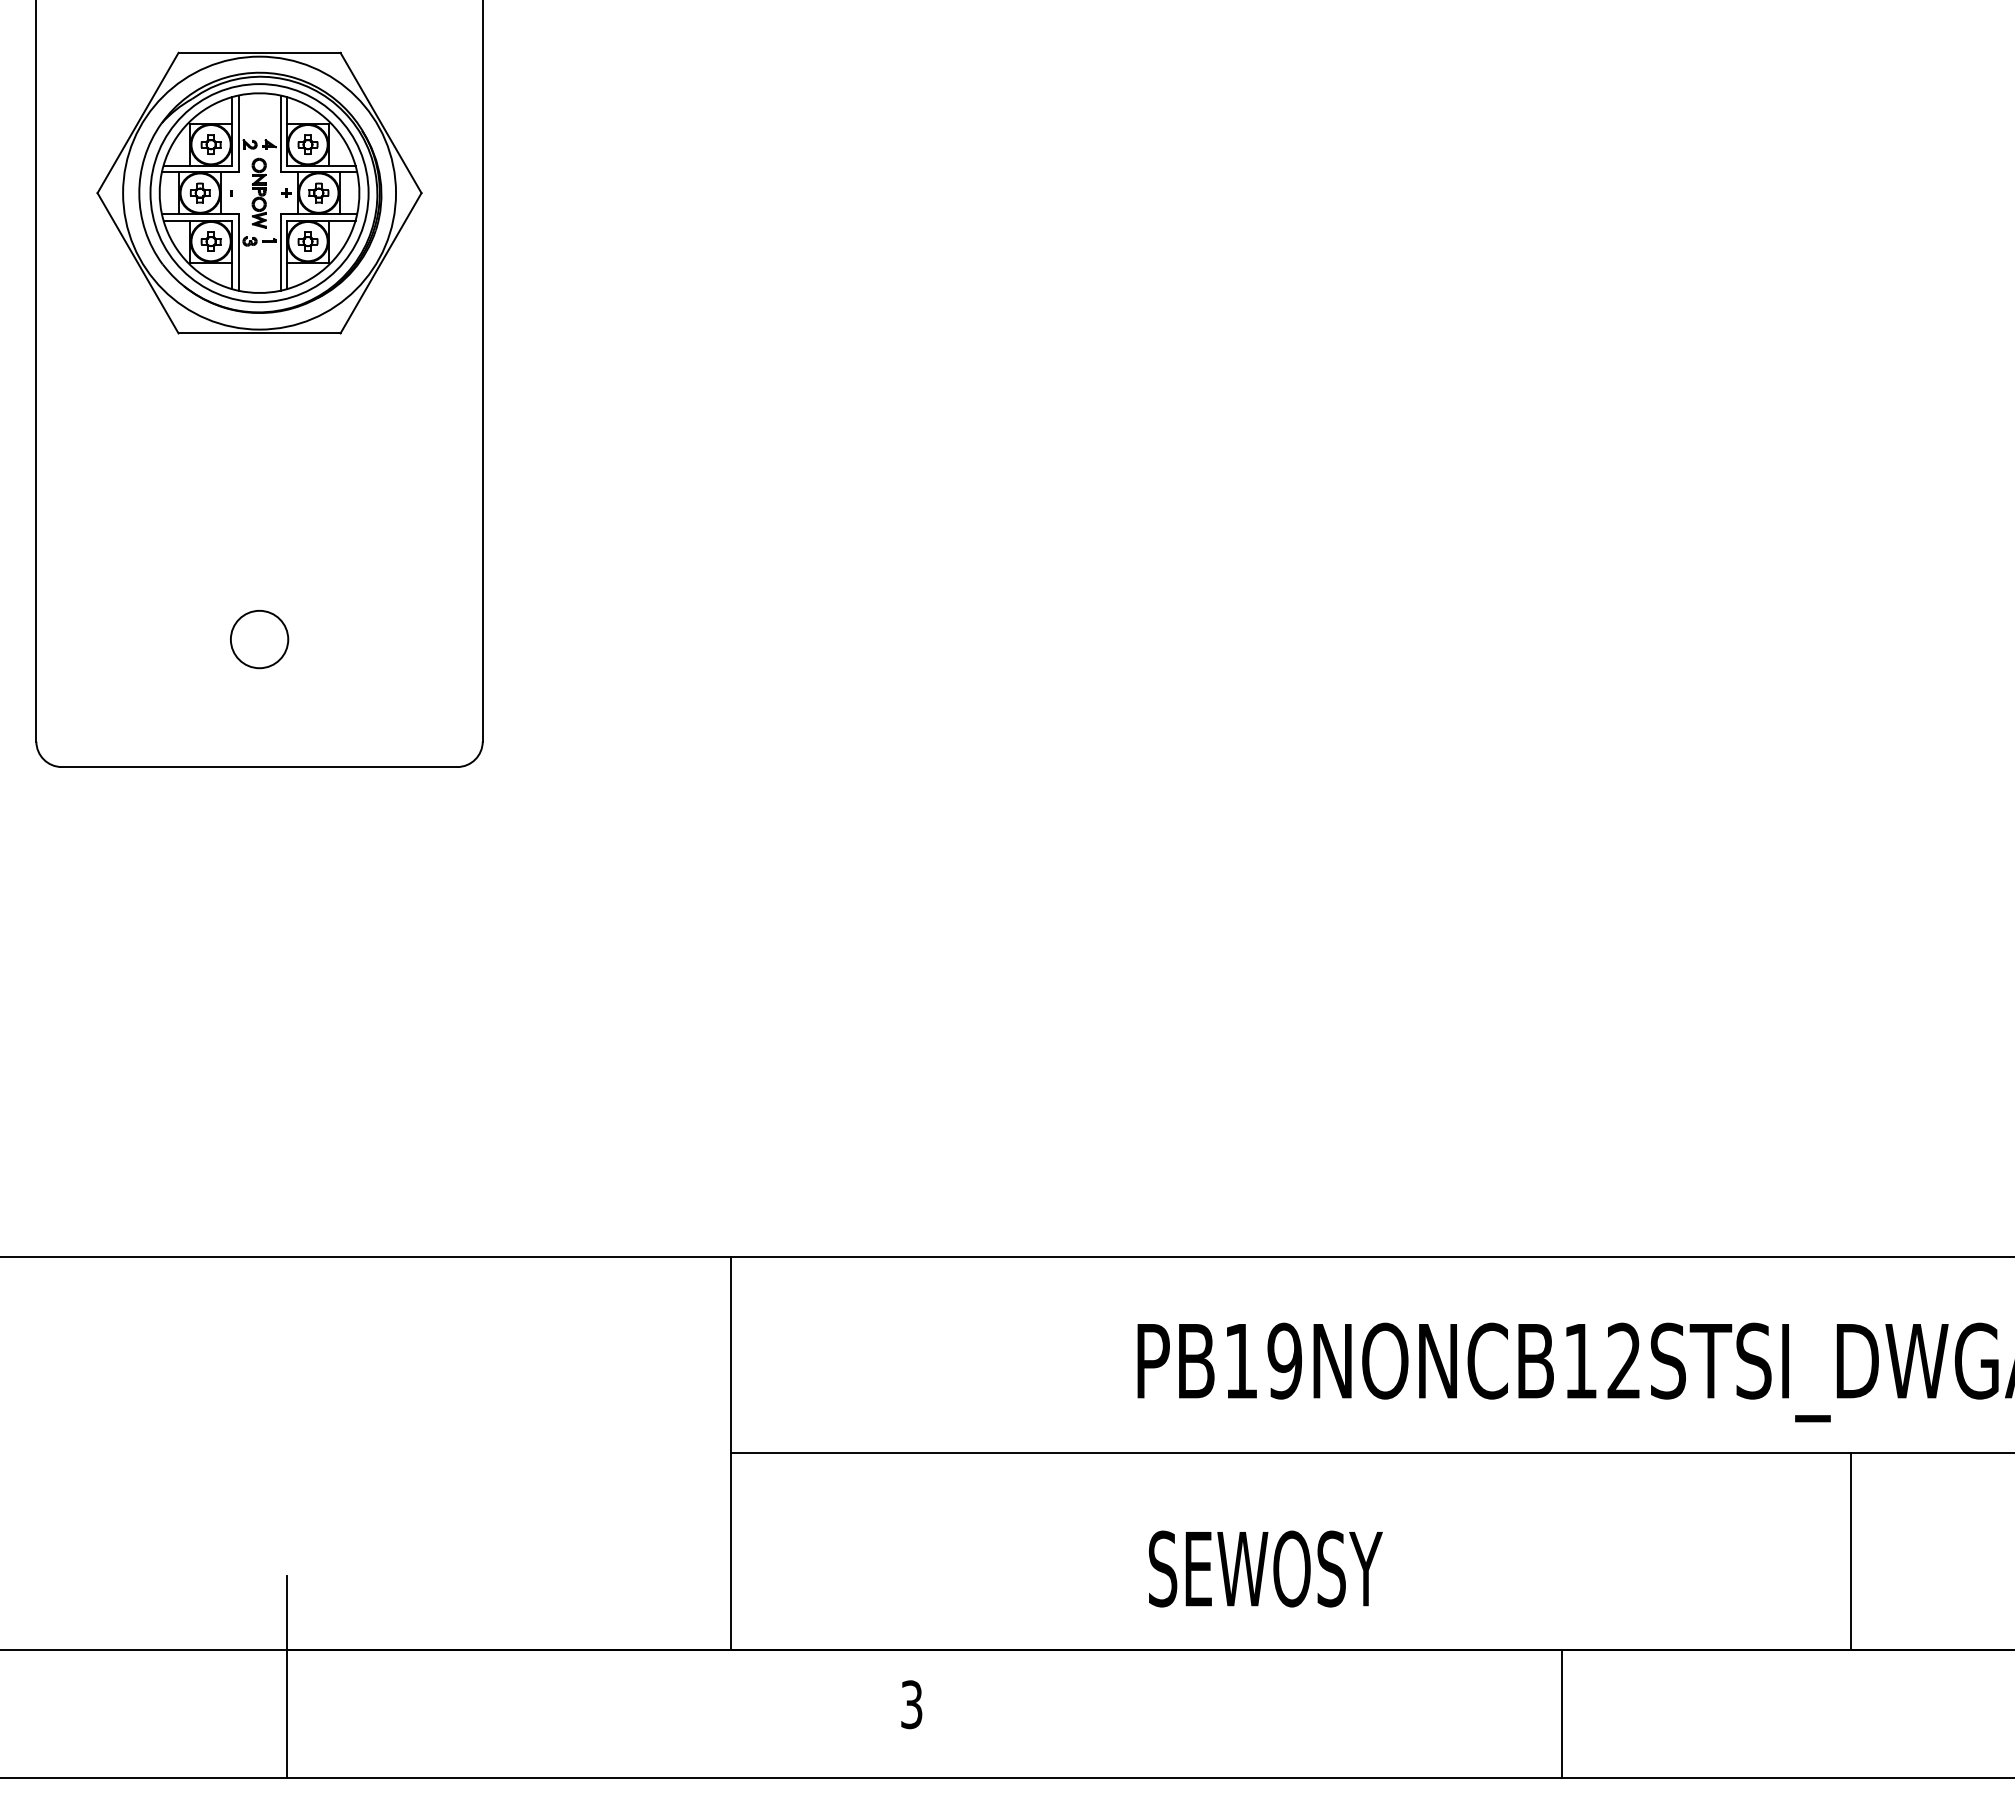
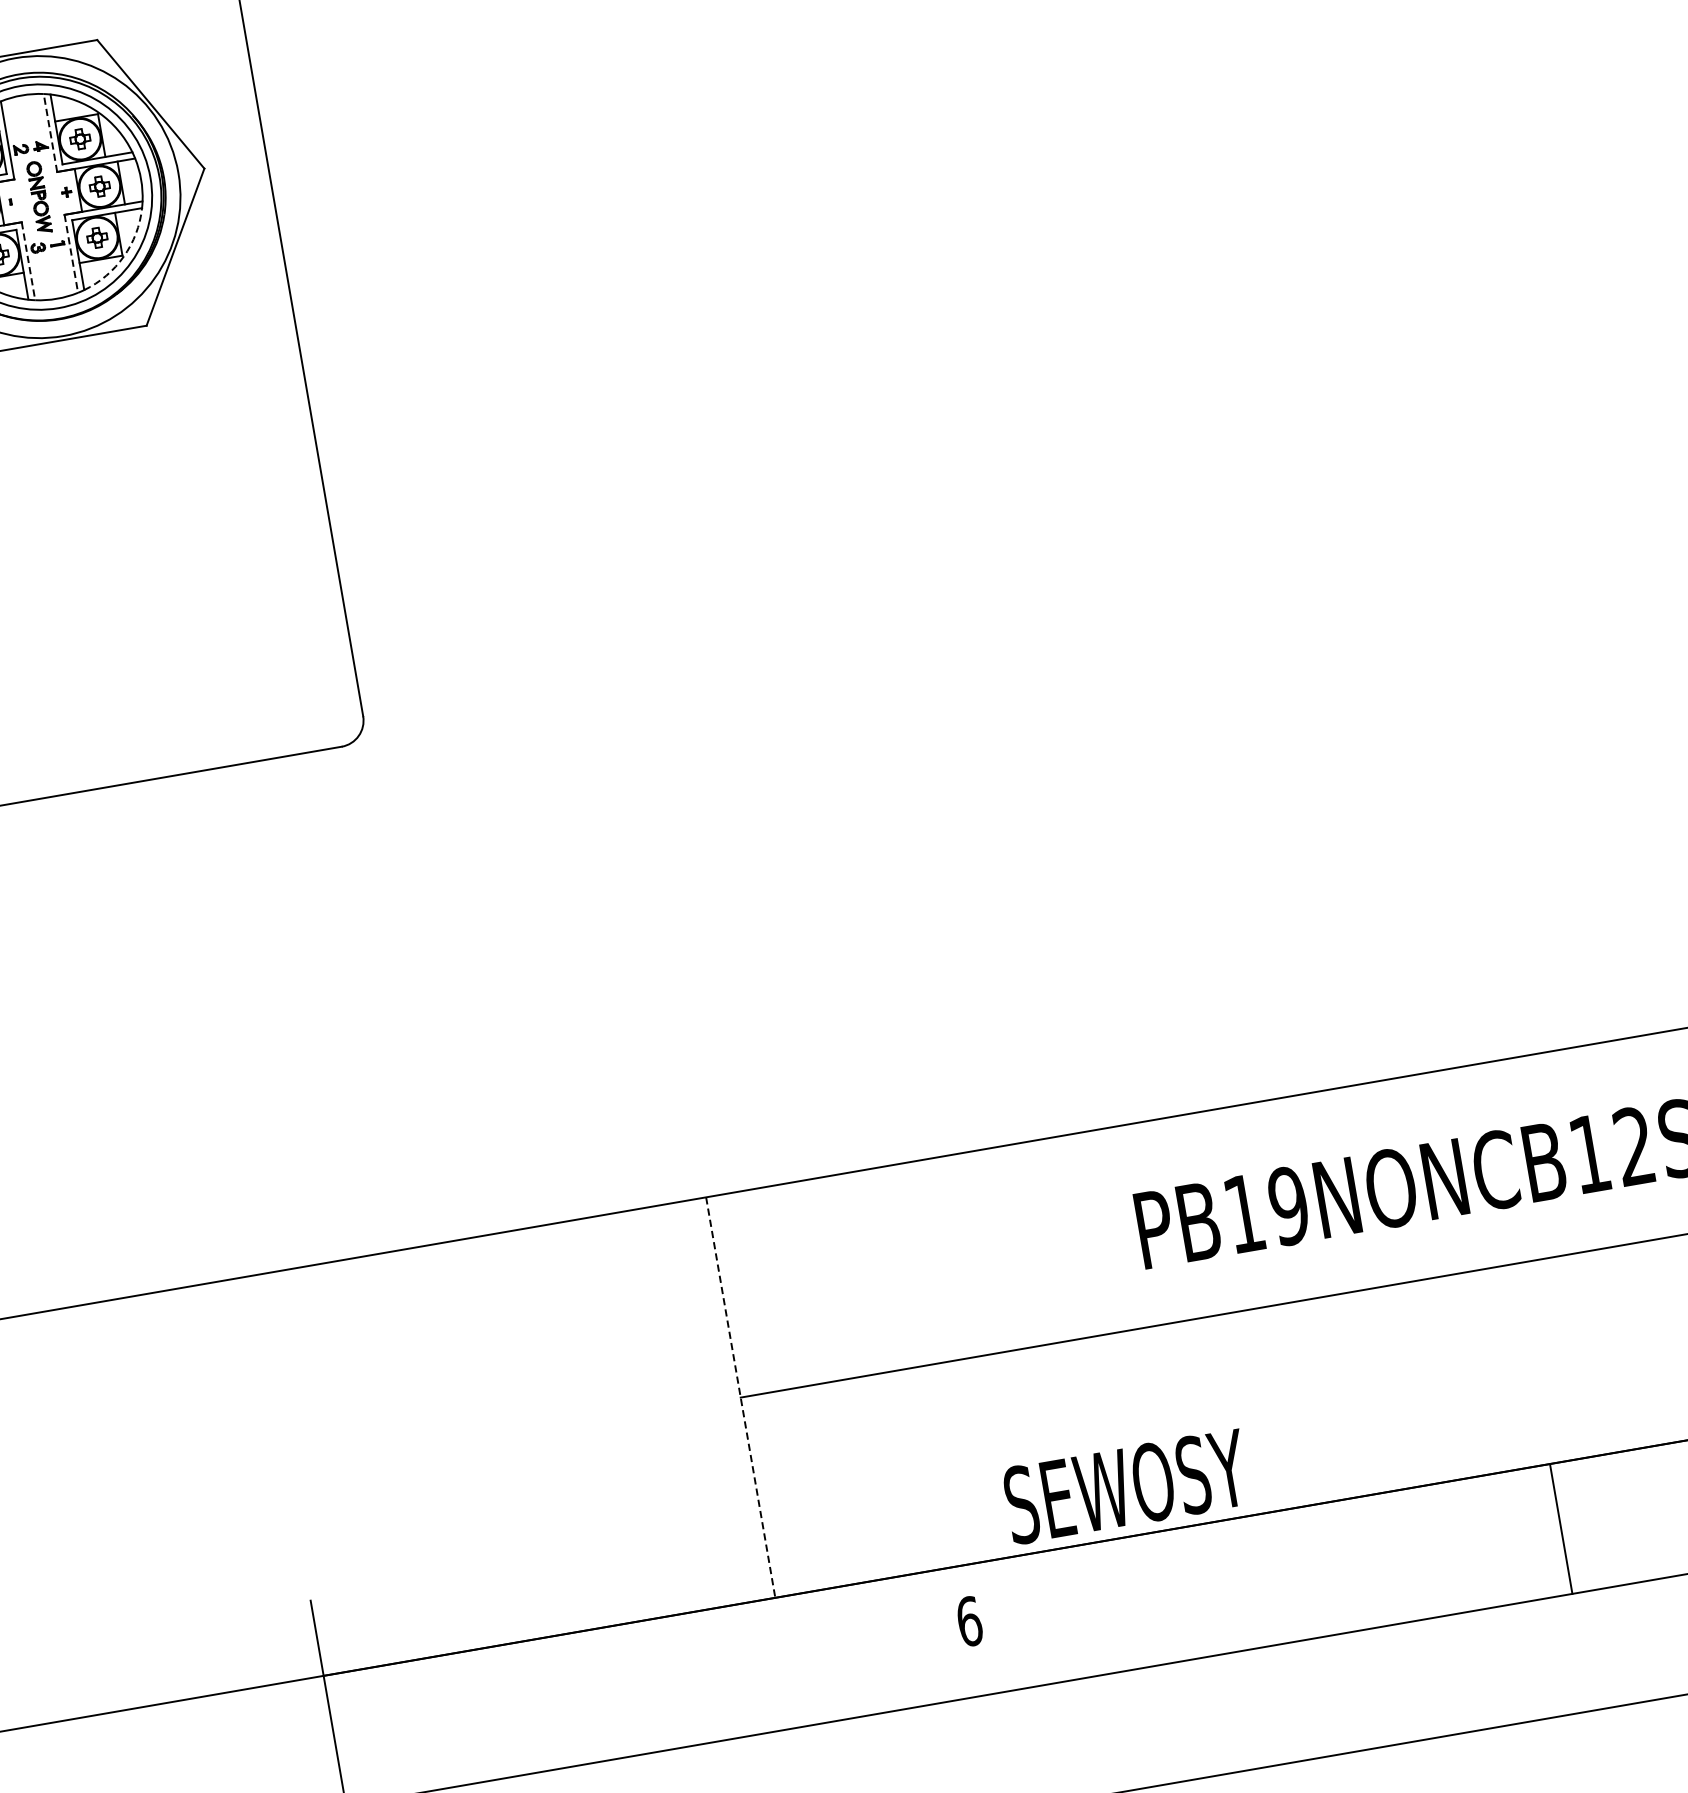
line: (280, 133) -> (50, 132), solid -> dashed
line: (238, 252) -> (28, 261), solid -> dashed
line: (280, 252) -> (71, 253), solid -> dashed
arc: (330, 263) -> (124, 256), solid -> dashed
circle: (259, 639) -> (117, 651), removed
line: (730, 1453) -> (740, 1397), solid -> dashed
text: (1265, 1568) -> (1126, 1486), moved
text: (911, 1704) -> (969, 1621), 3 -> 6
line: (1562, 1713) -> (1561, 1528), moved

